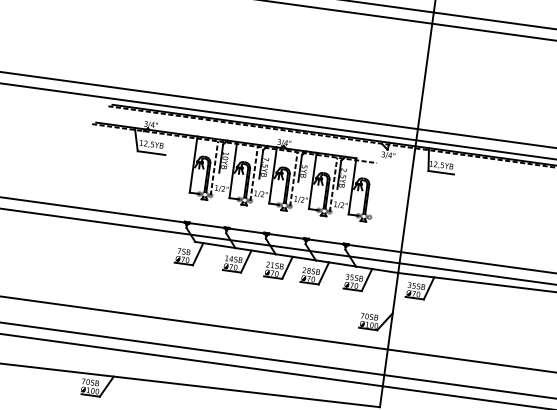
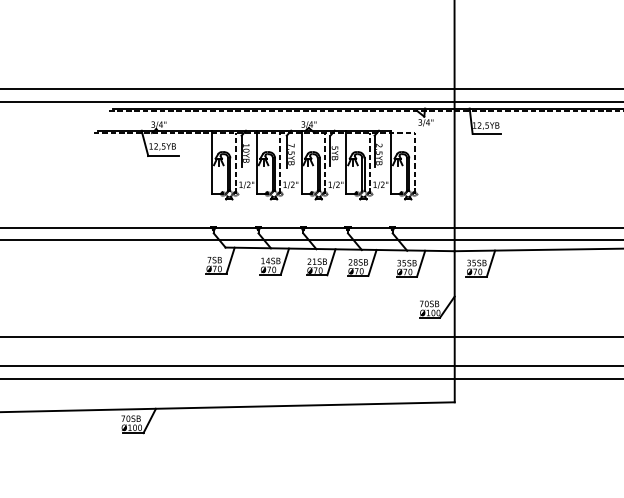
line: (373, 190) -> (414, 163), added

